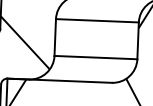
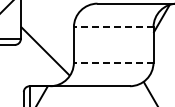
line: (97, 21) -> (113, 27), solid -> dashed
line: (95, 57) -> (113, 62), solid -> dashed

